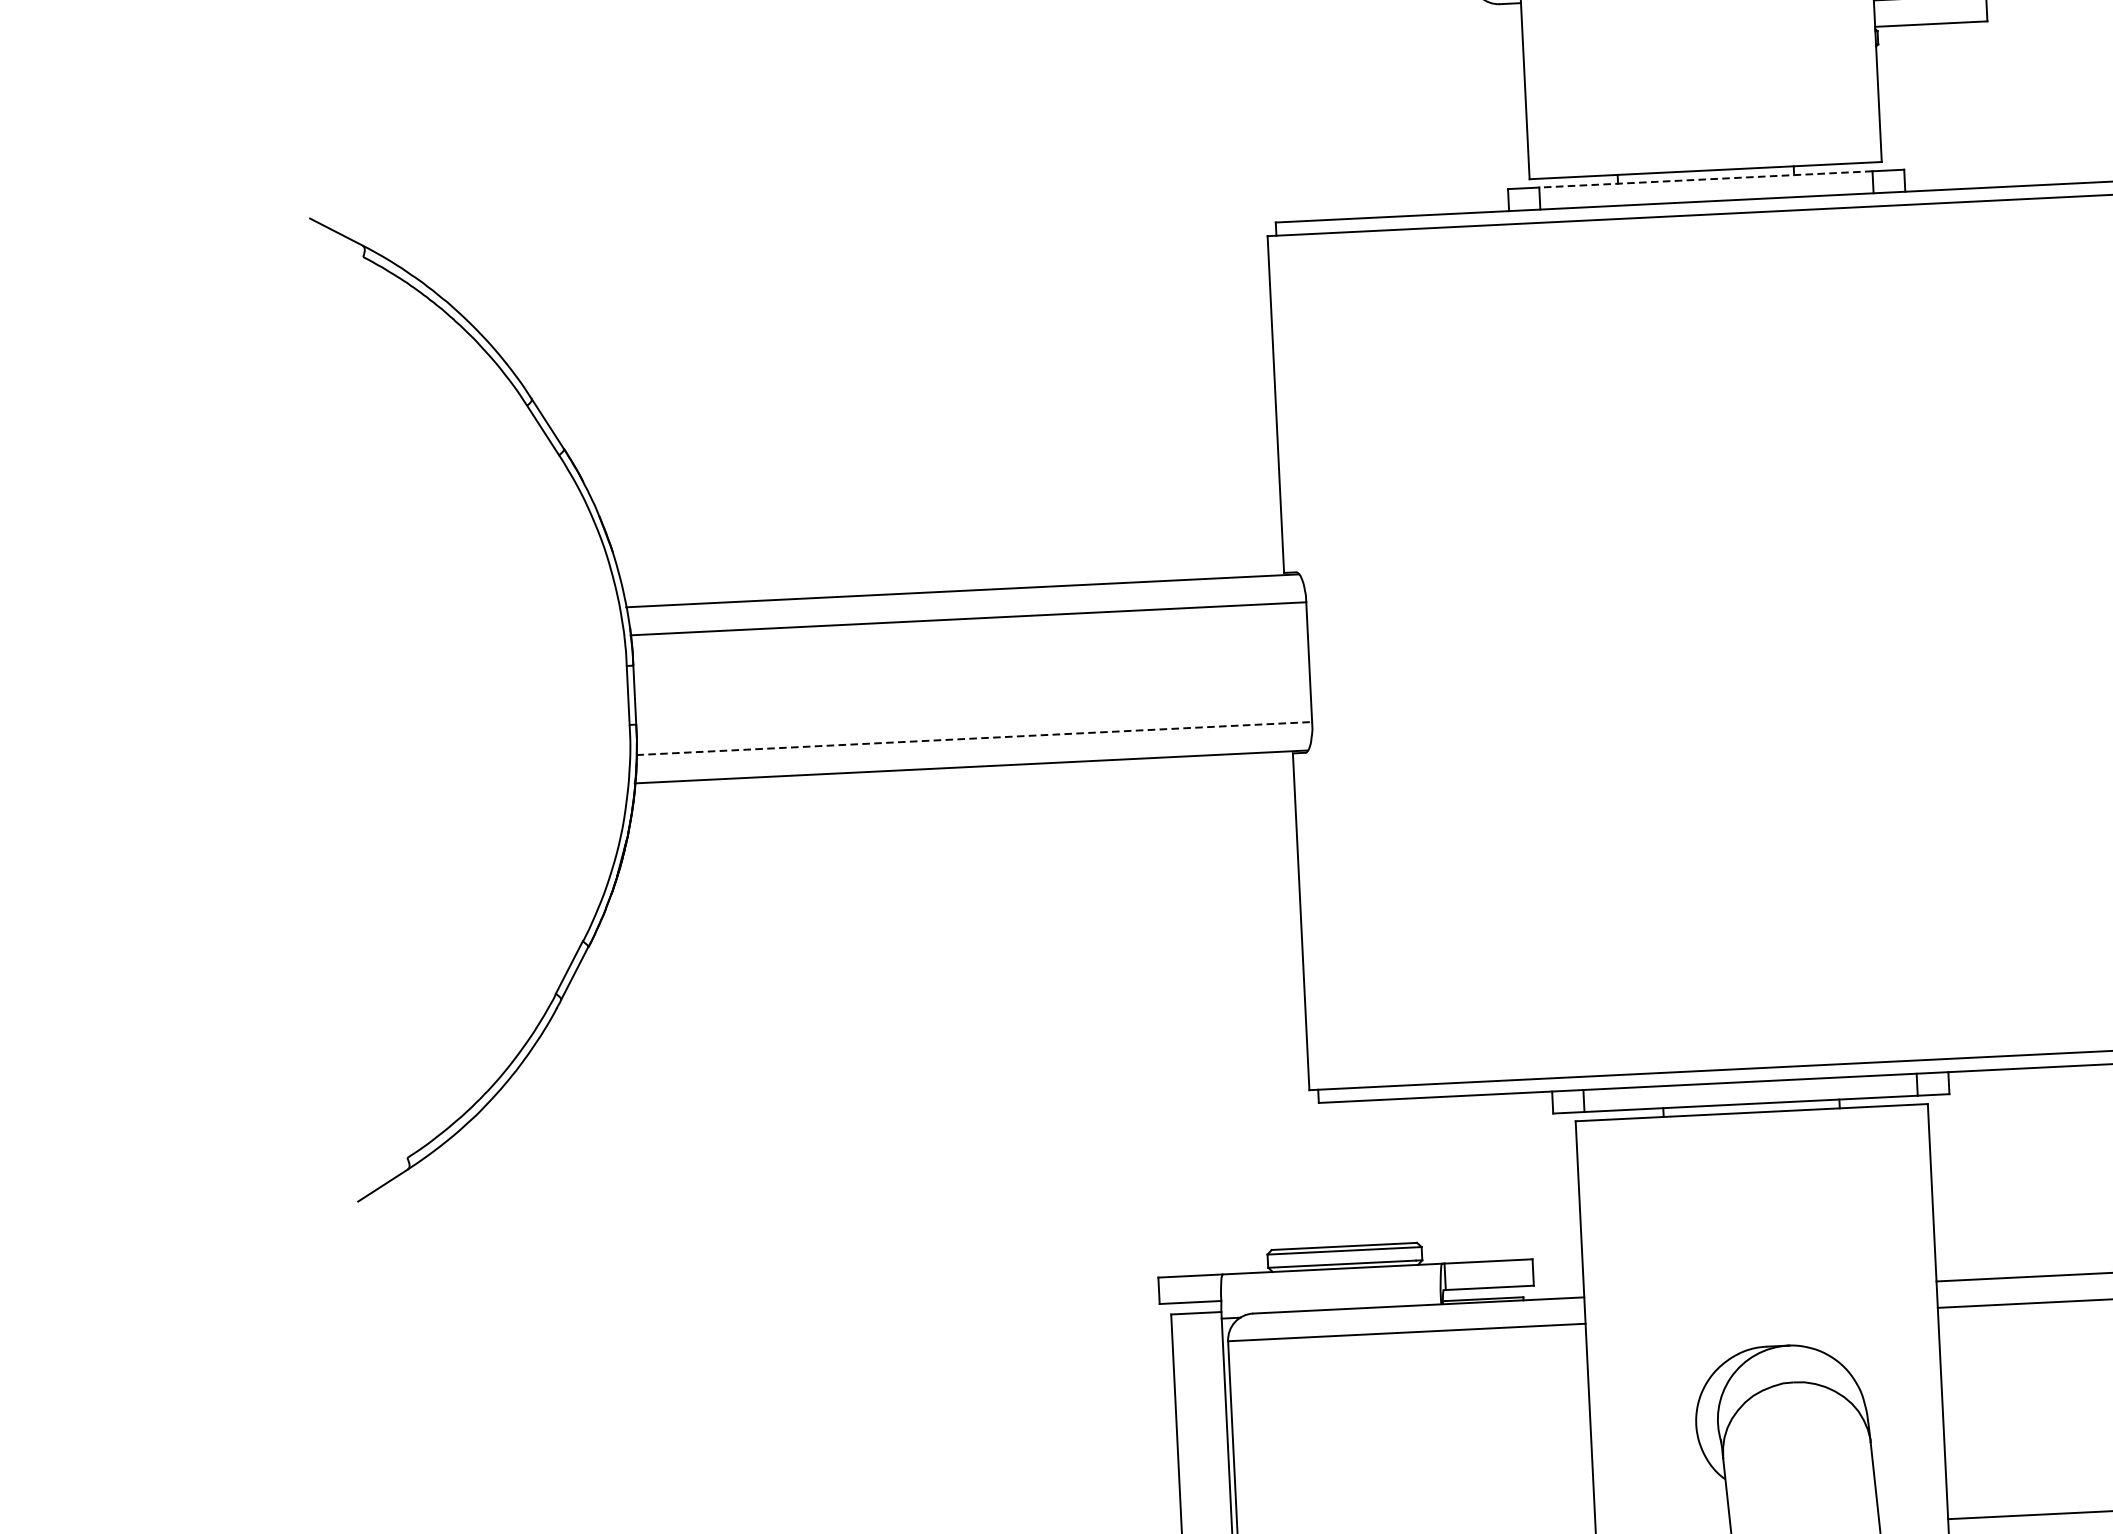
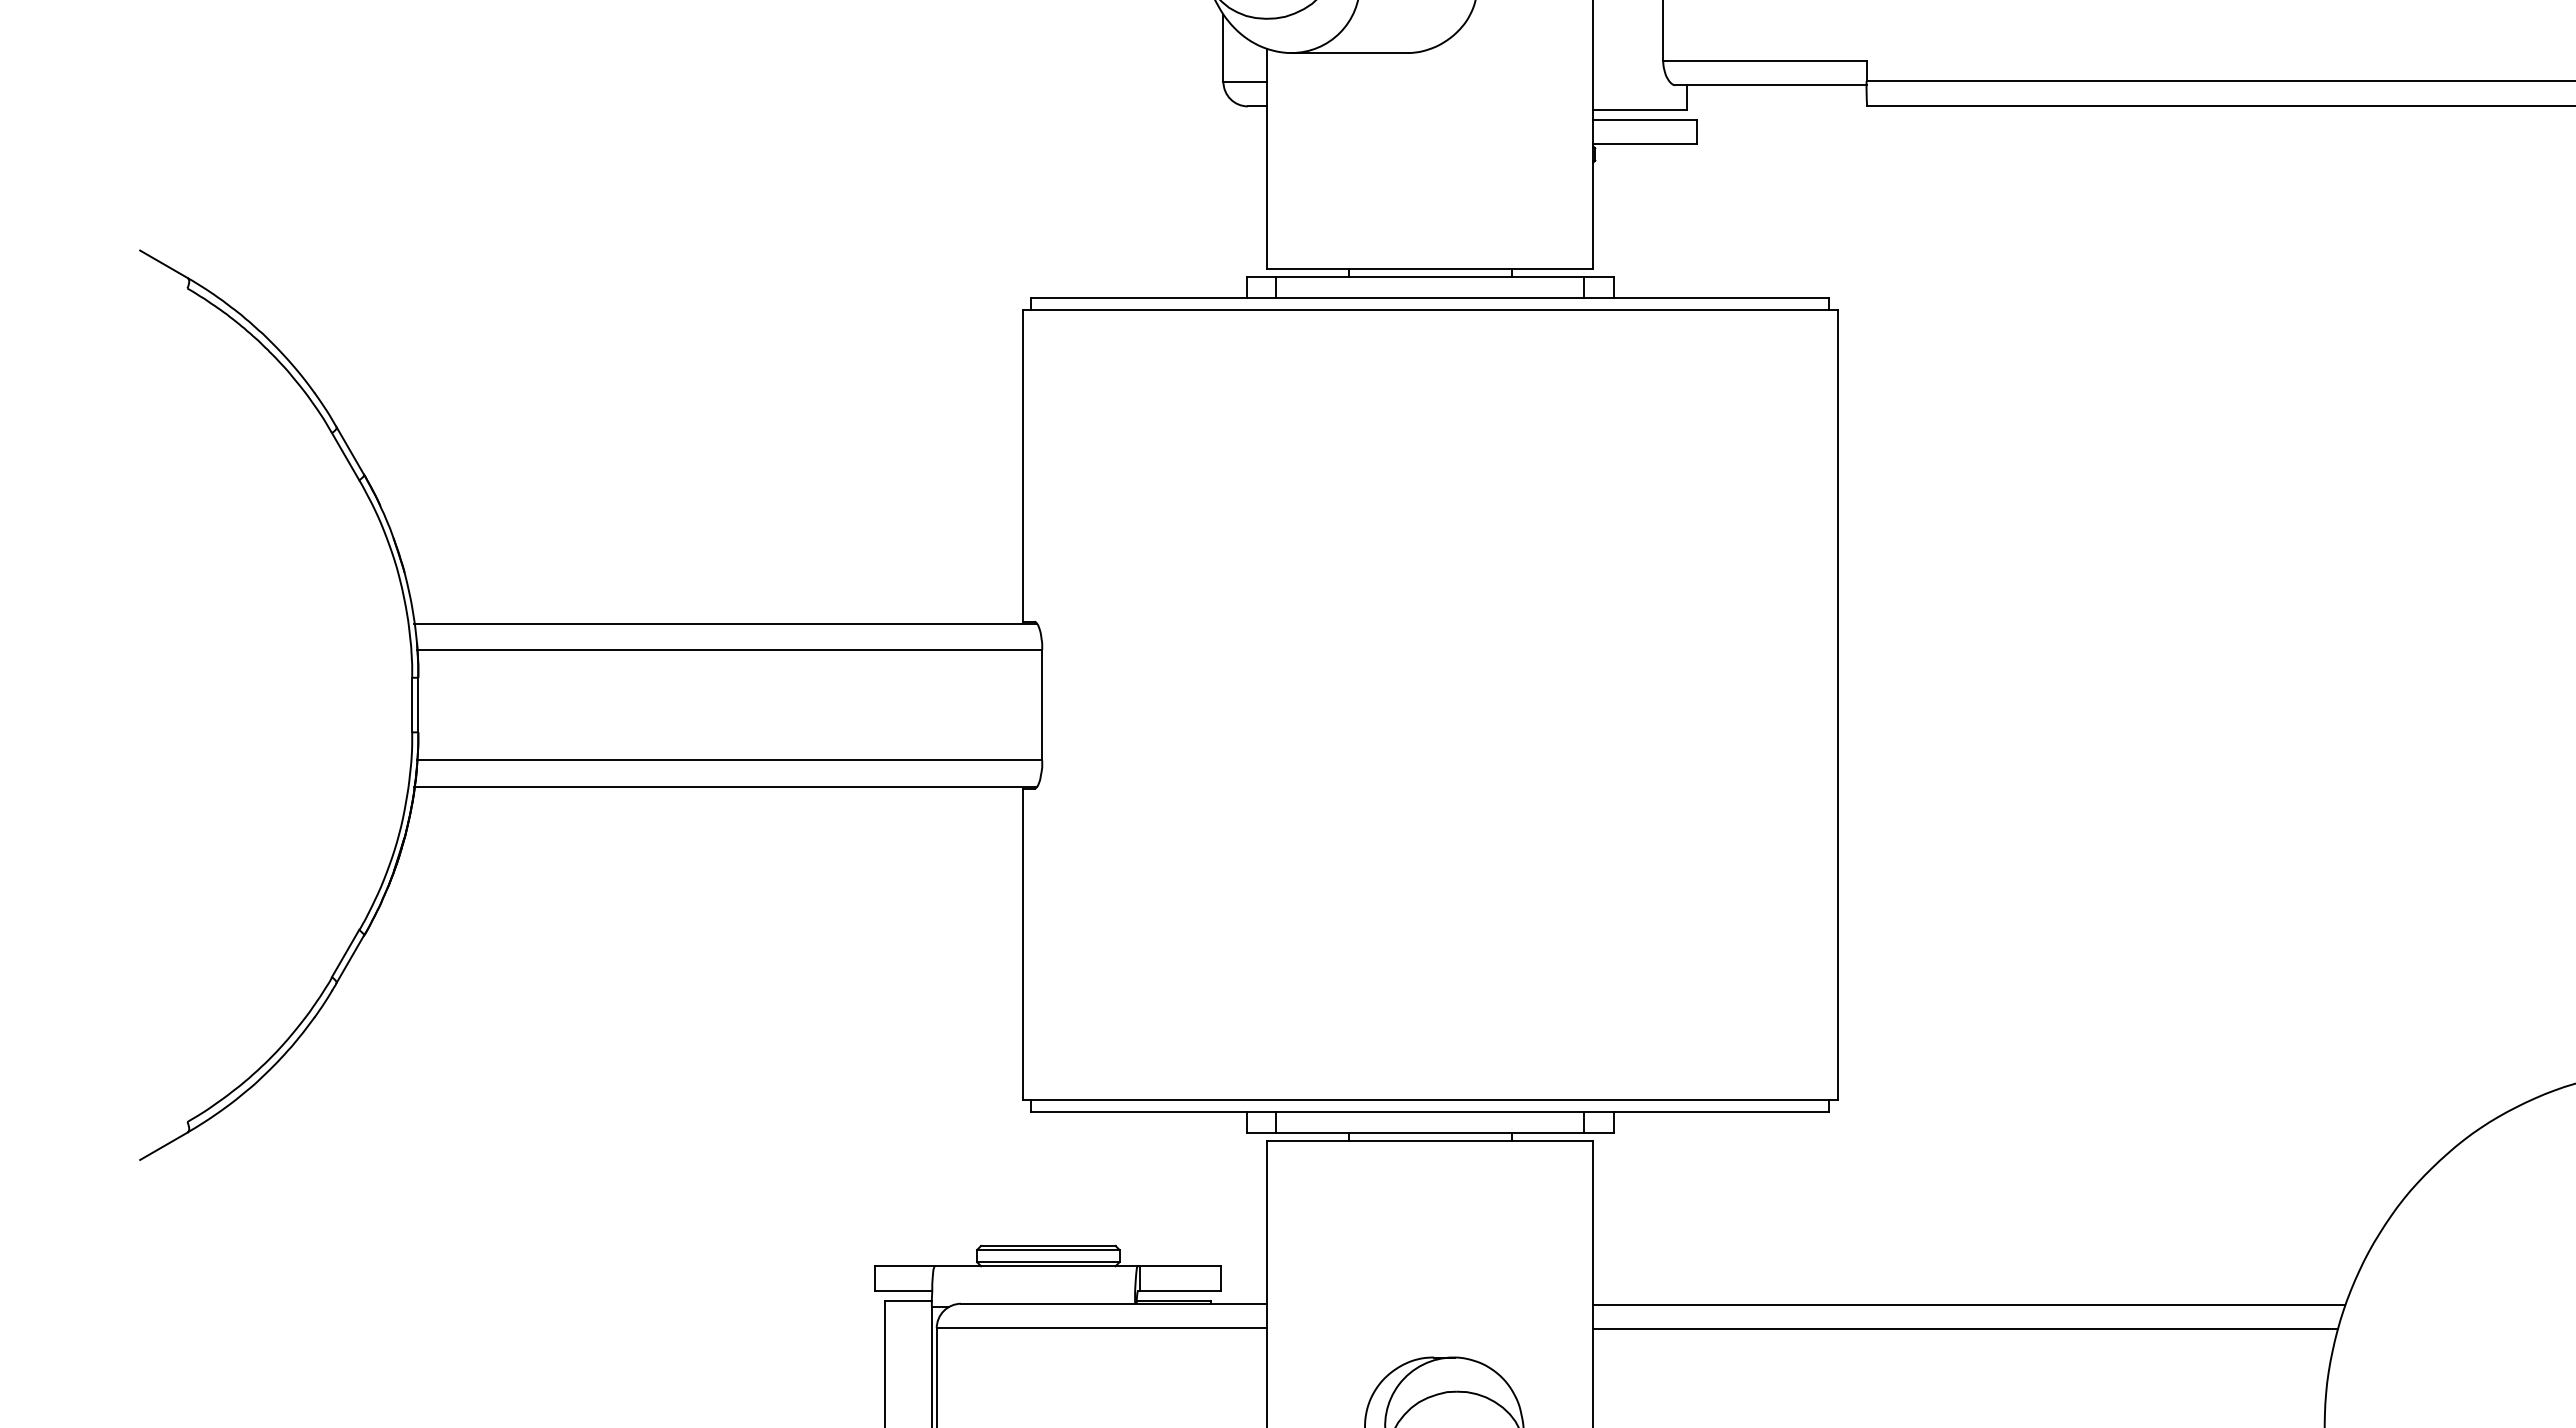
line: (1705, 179) -> (1429, 277), dashed -> solid
line: (974, 738) -> (729, 760), dashed -> solid

